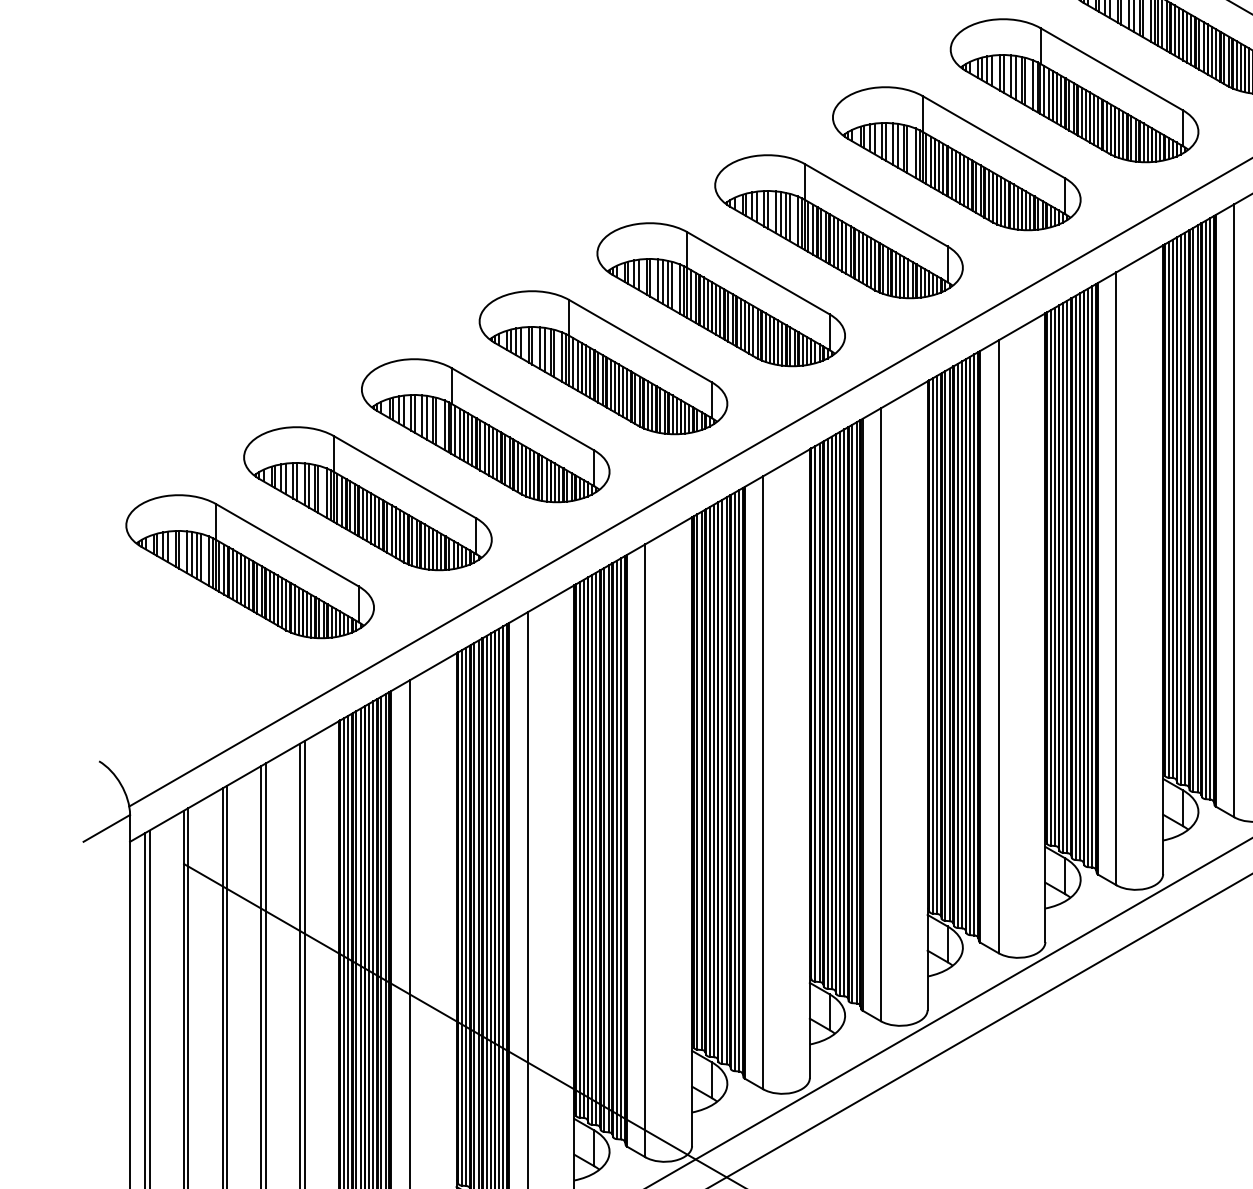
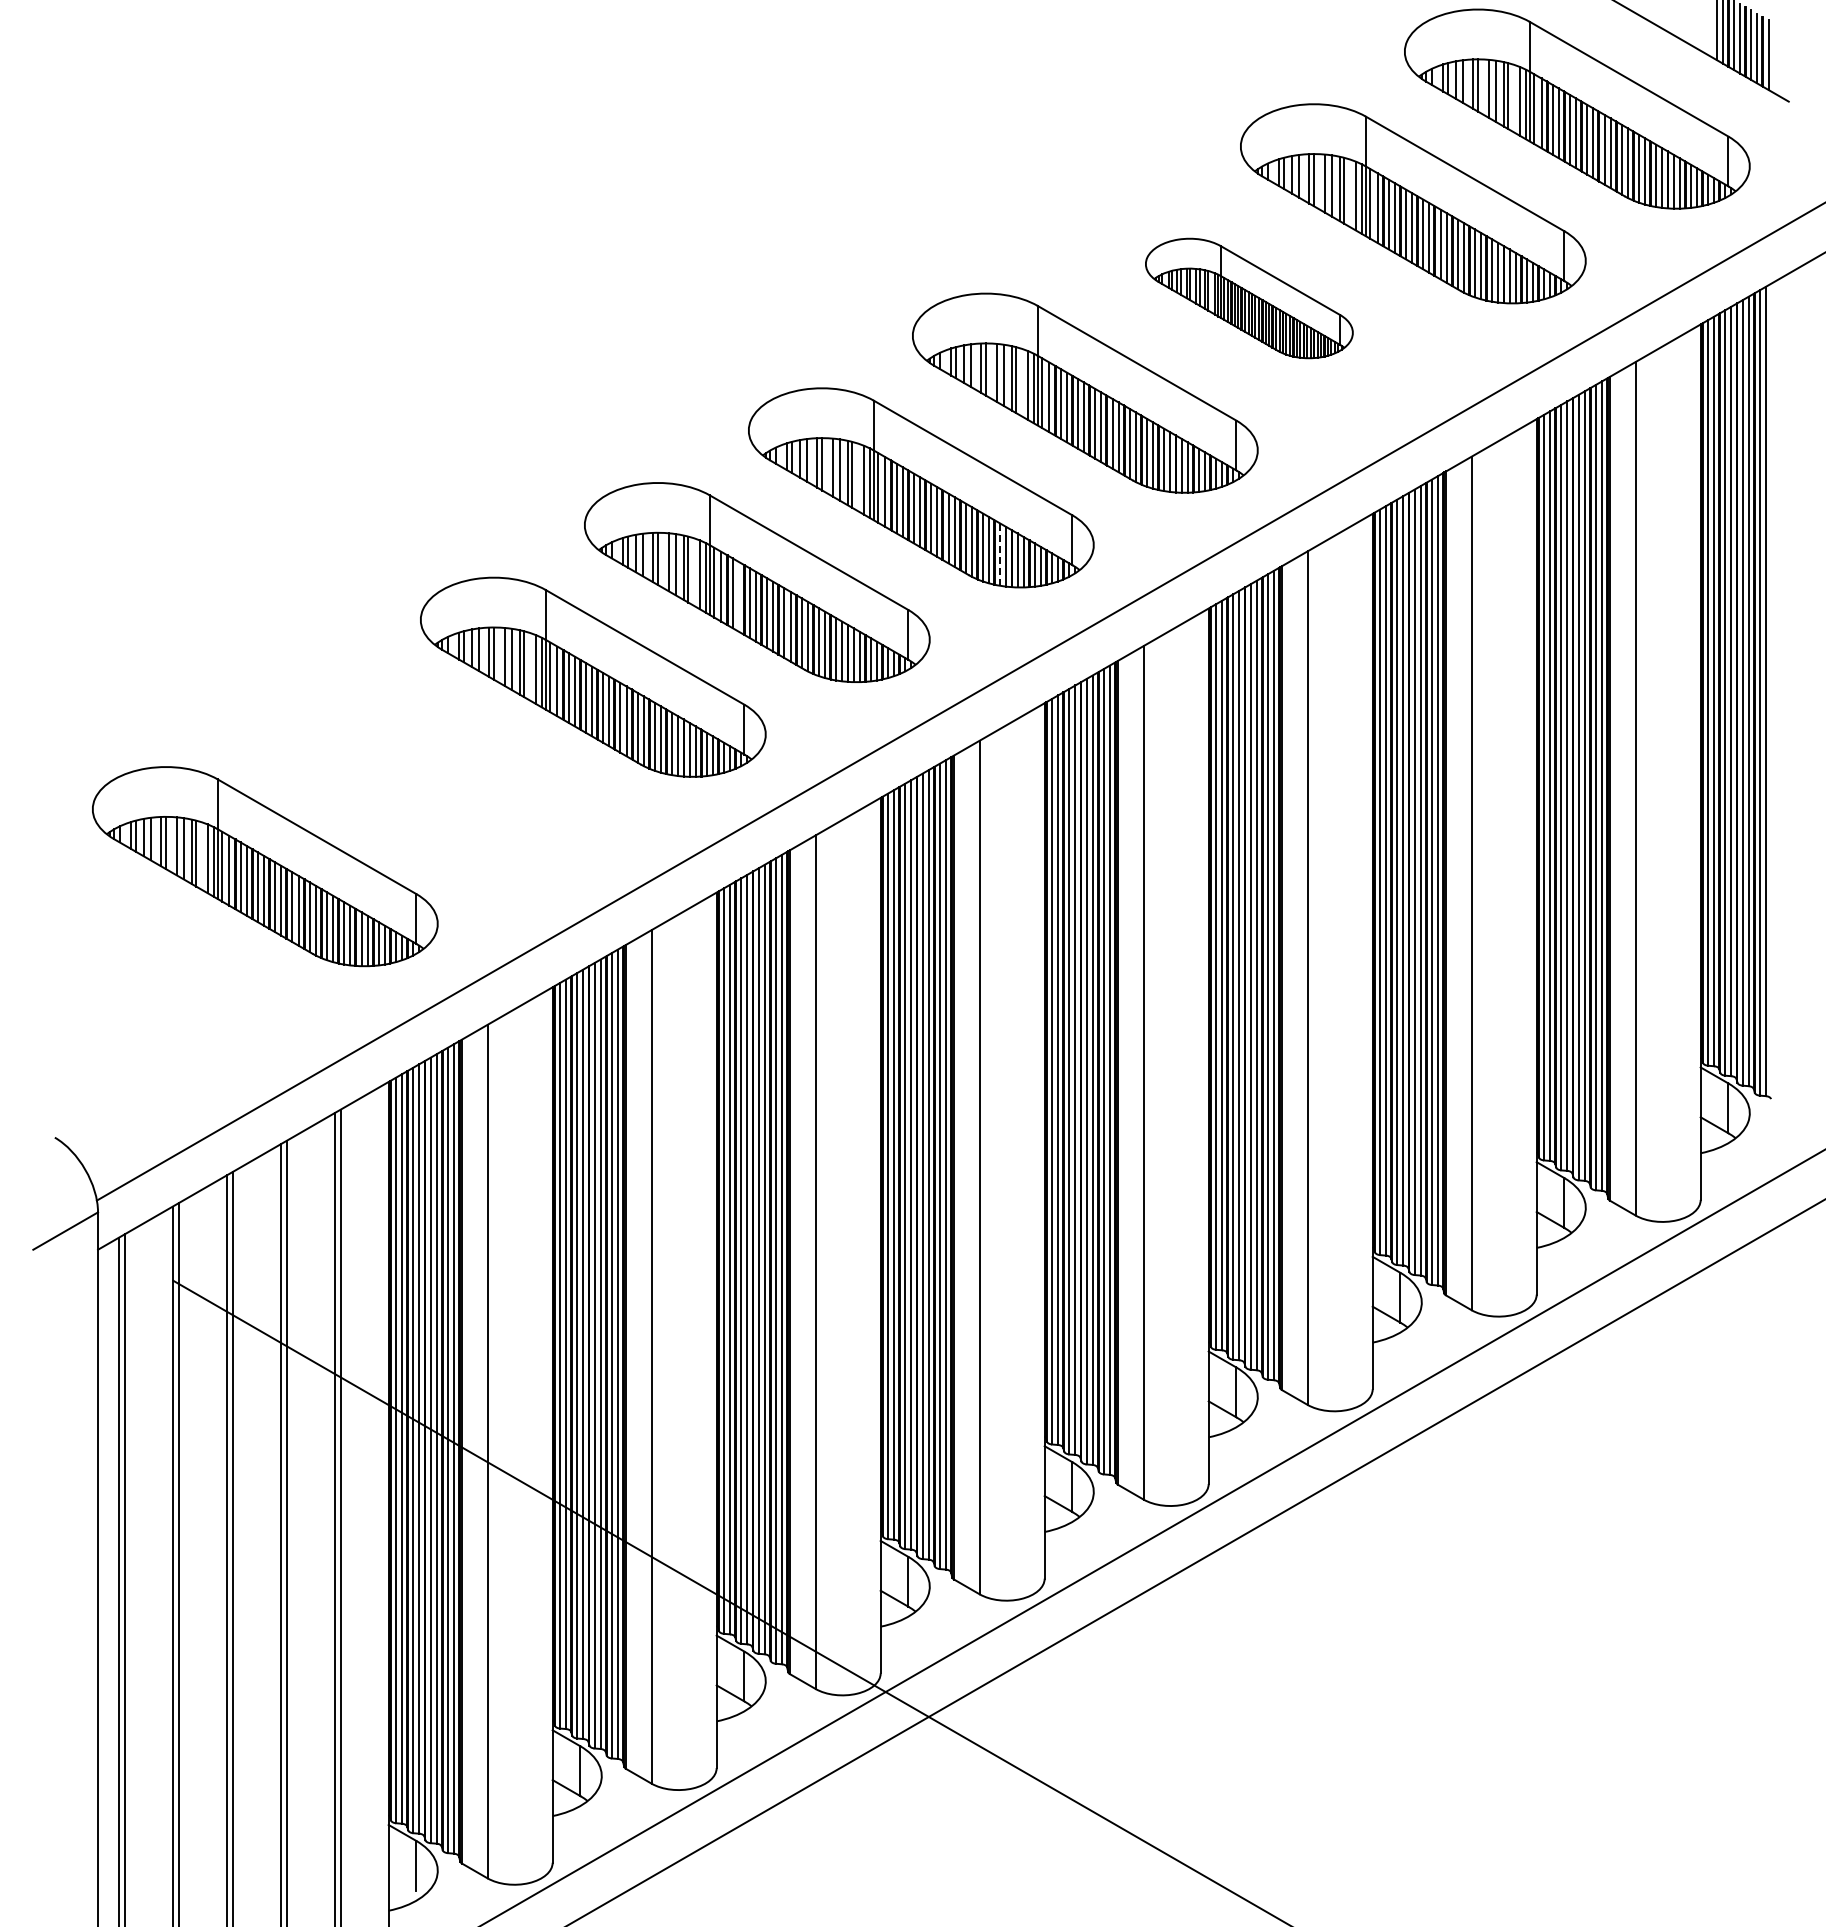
part: (956, 158) -> (1249, 298), size x0.6
line: (778, 343) -> (1000, 555), solid -> dashed
line: (589, 372) -> (738, 596), removed
part: (368, 498) -> (429, 771), removed

